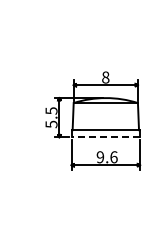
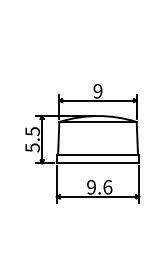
text: (105, 77) -> (97, 91), 8 -> 9
line: (105, 137) -> (97, 163), dashed -> solid

